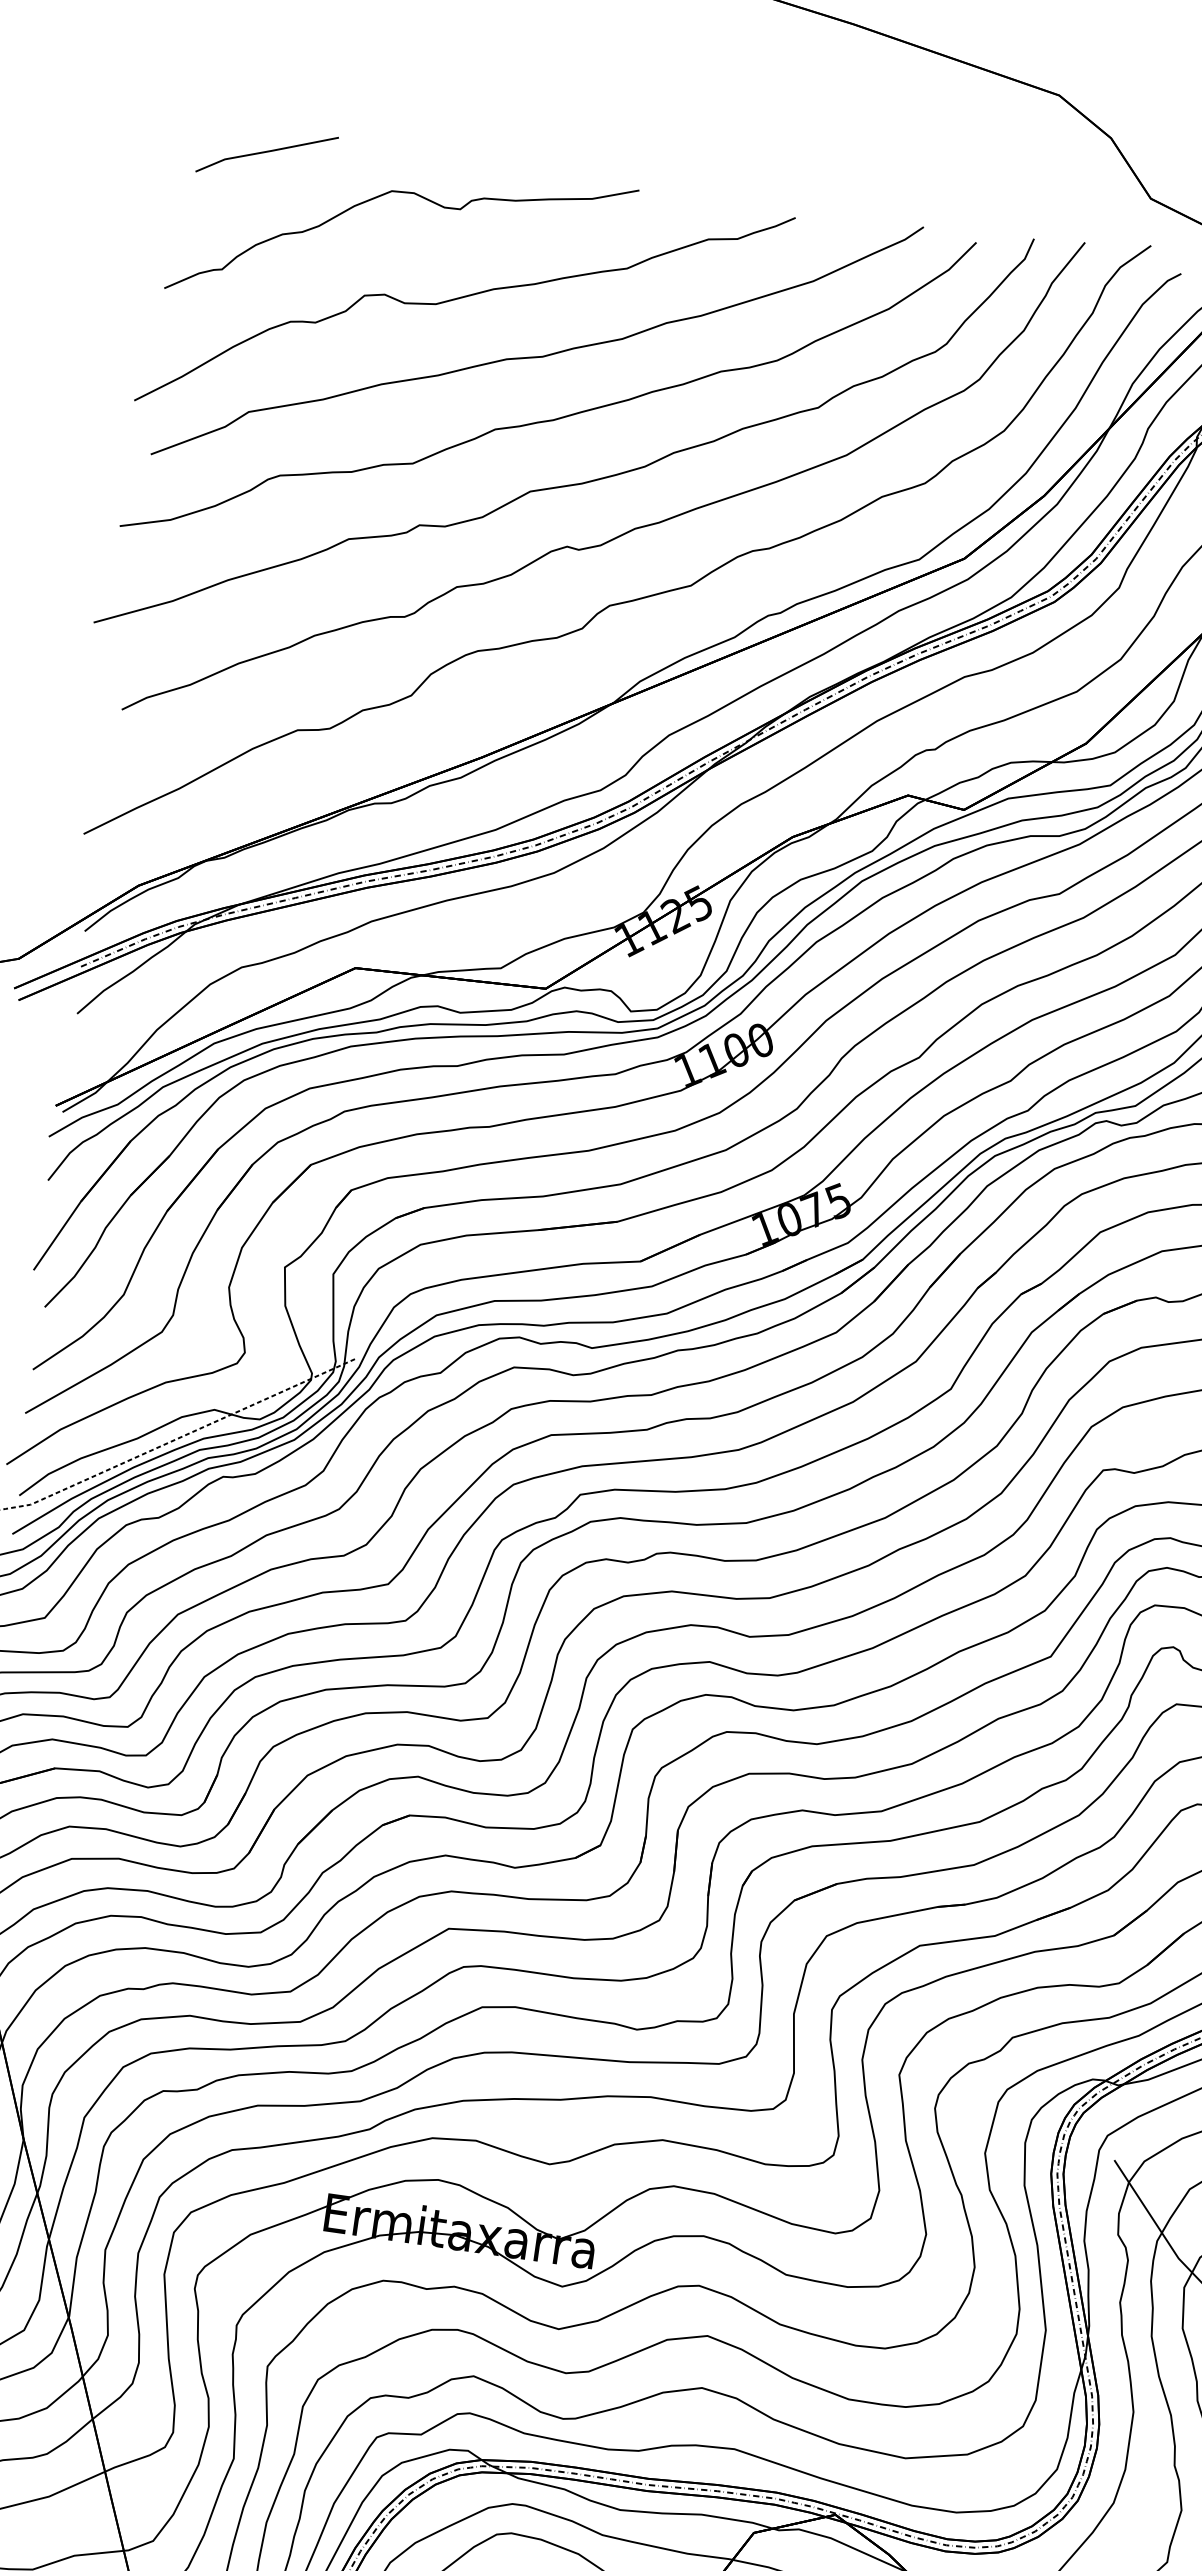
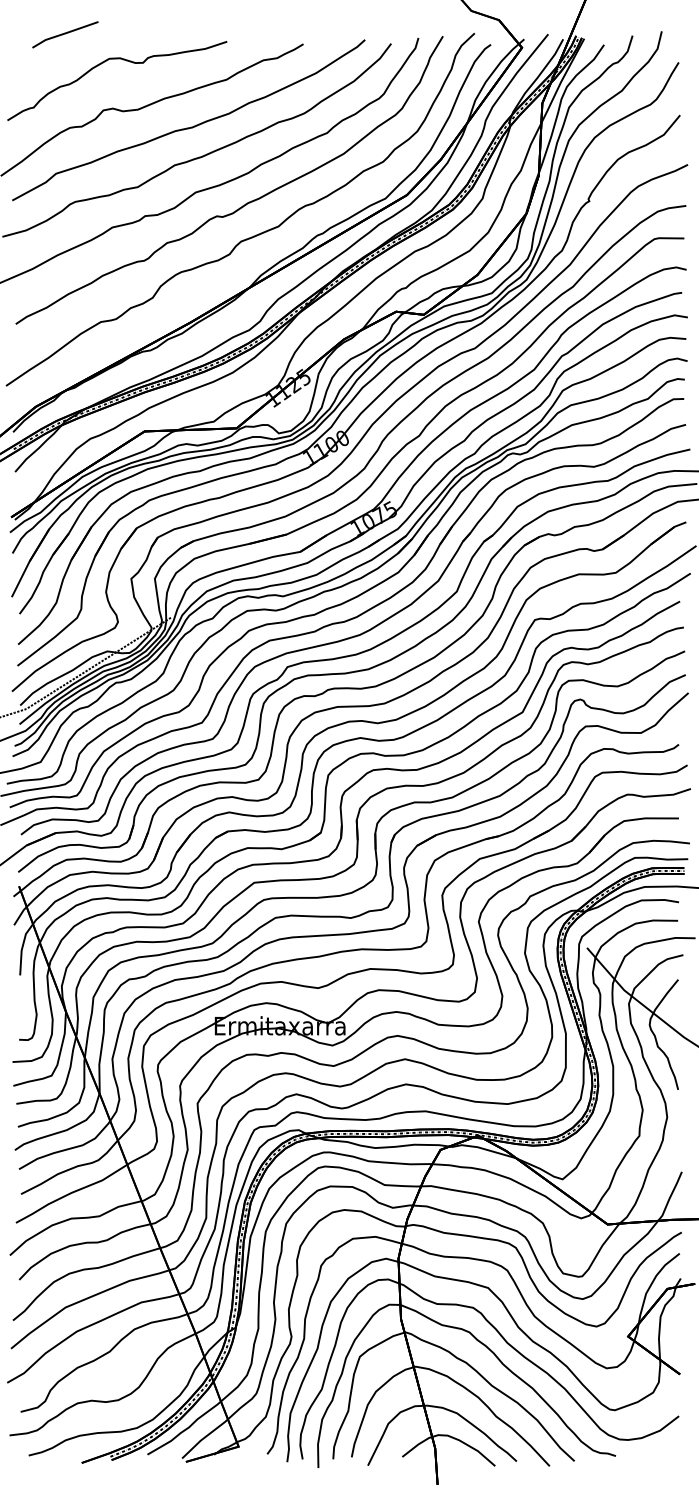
line: (267, 153) -> (65, 34), moved

